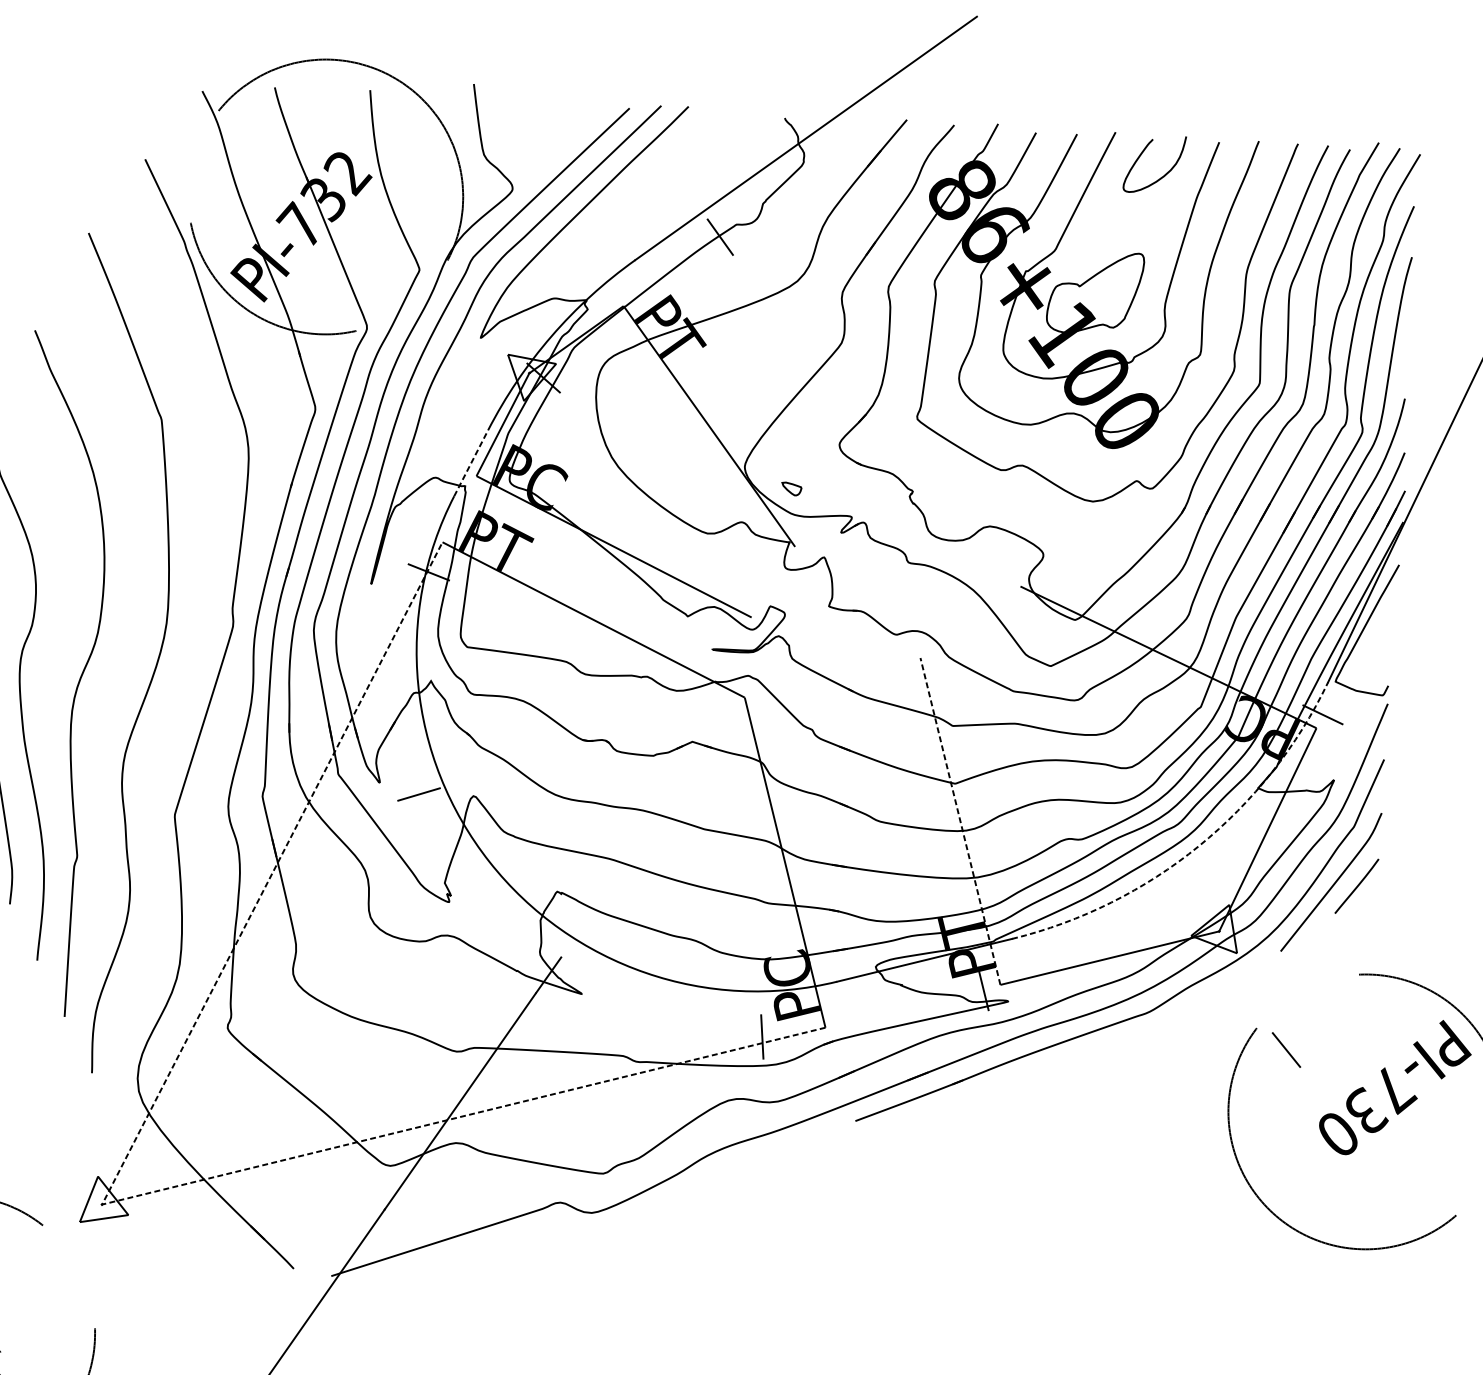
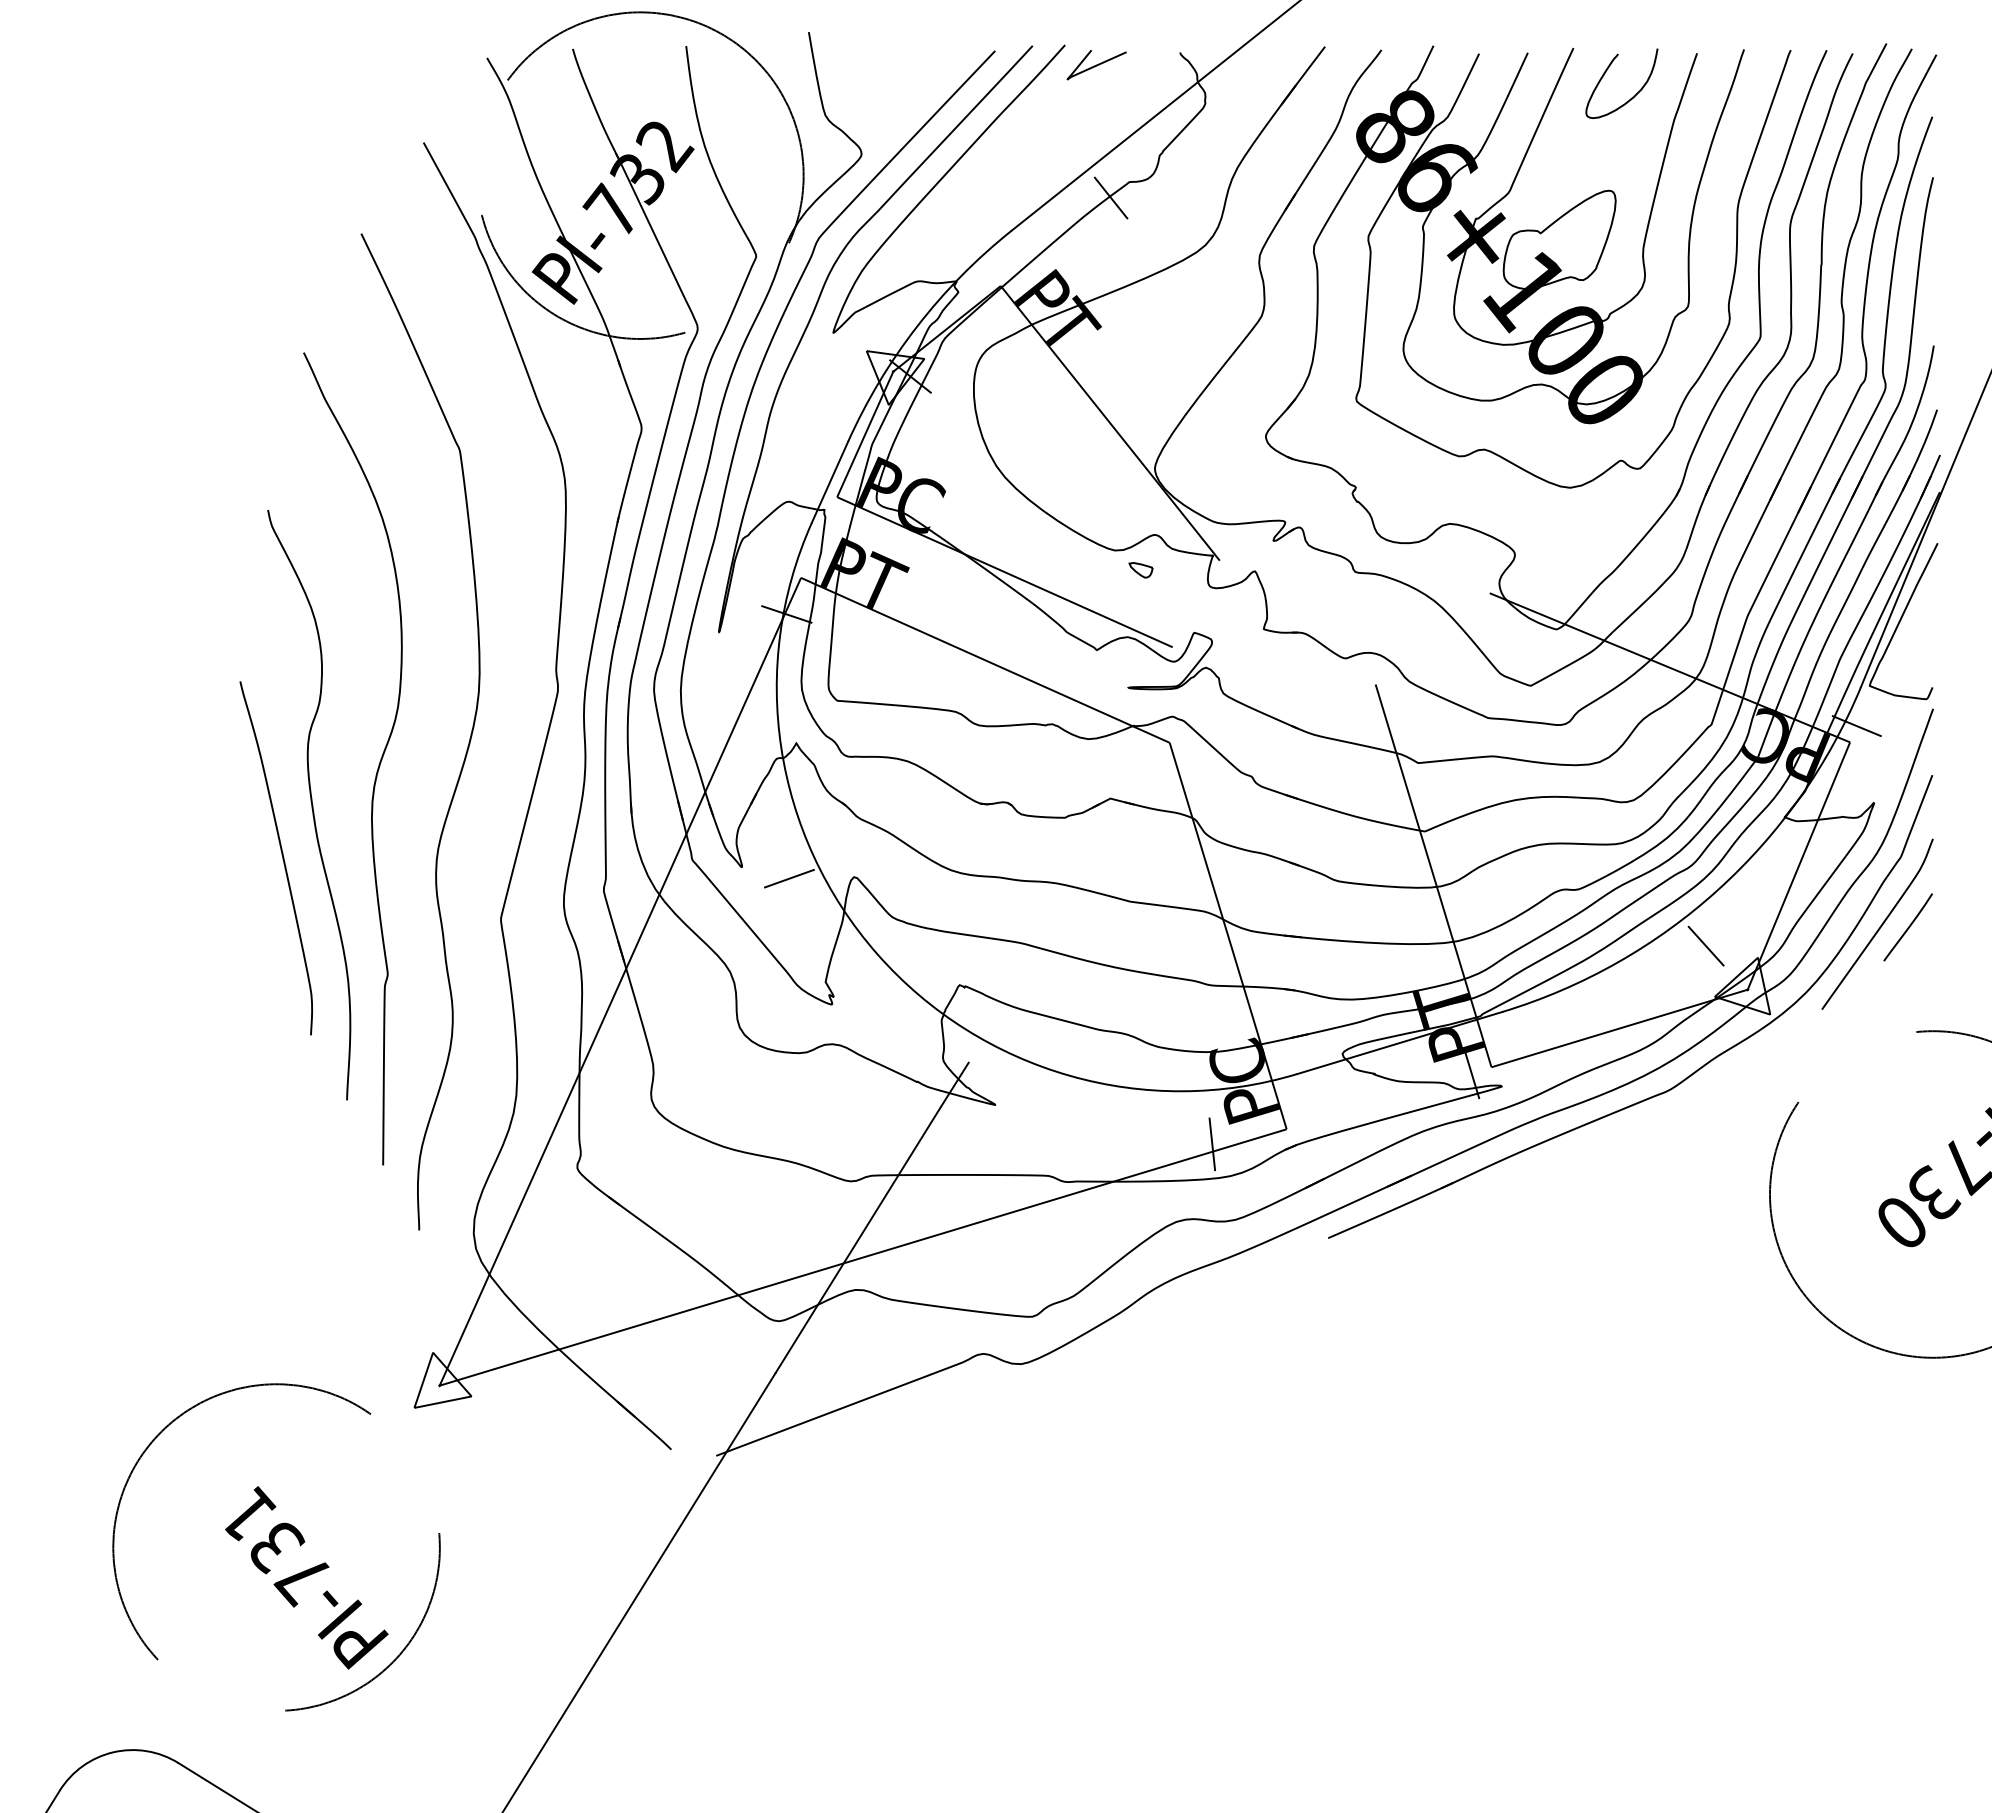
curve: (714, 125) -> (1096, 65), added
line: (471, 462) -> (830, 481), dashed -> solid
part: (791, 489) -> (1140, 570), moved
line: (960, 821) -> (1433, 875), dashed -> solid
arc: (1199, 845) -> (1718, 889), dashed -> solid
line: (1285, 1049) -> (1705, 945), moved
line: (101, 1204) -> (439, 1385), dashed -> solid

